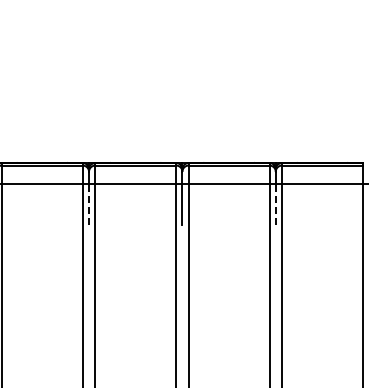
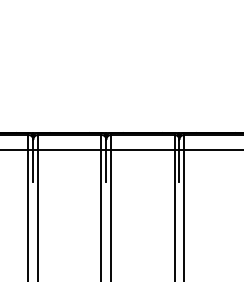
line: (89, 204) -> (33, 165), dashed -> solid
line: (275, 204) -> (179, 165), dashed -> solid

